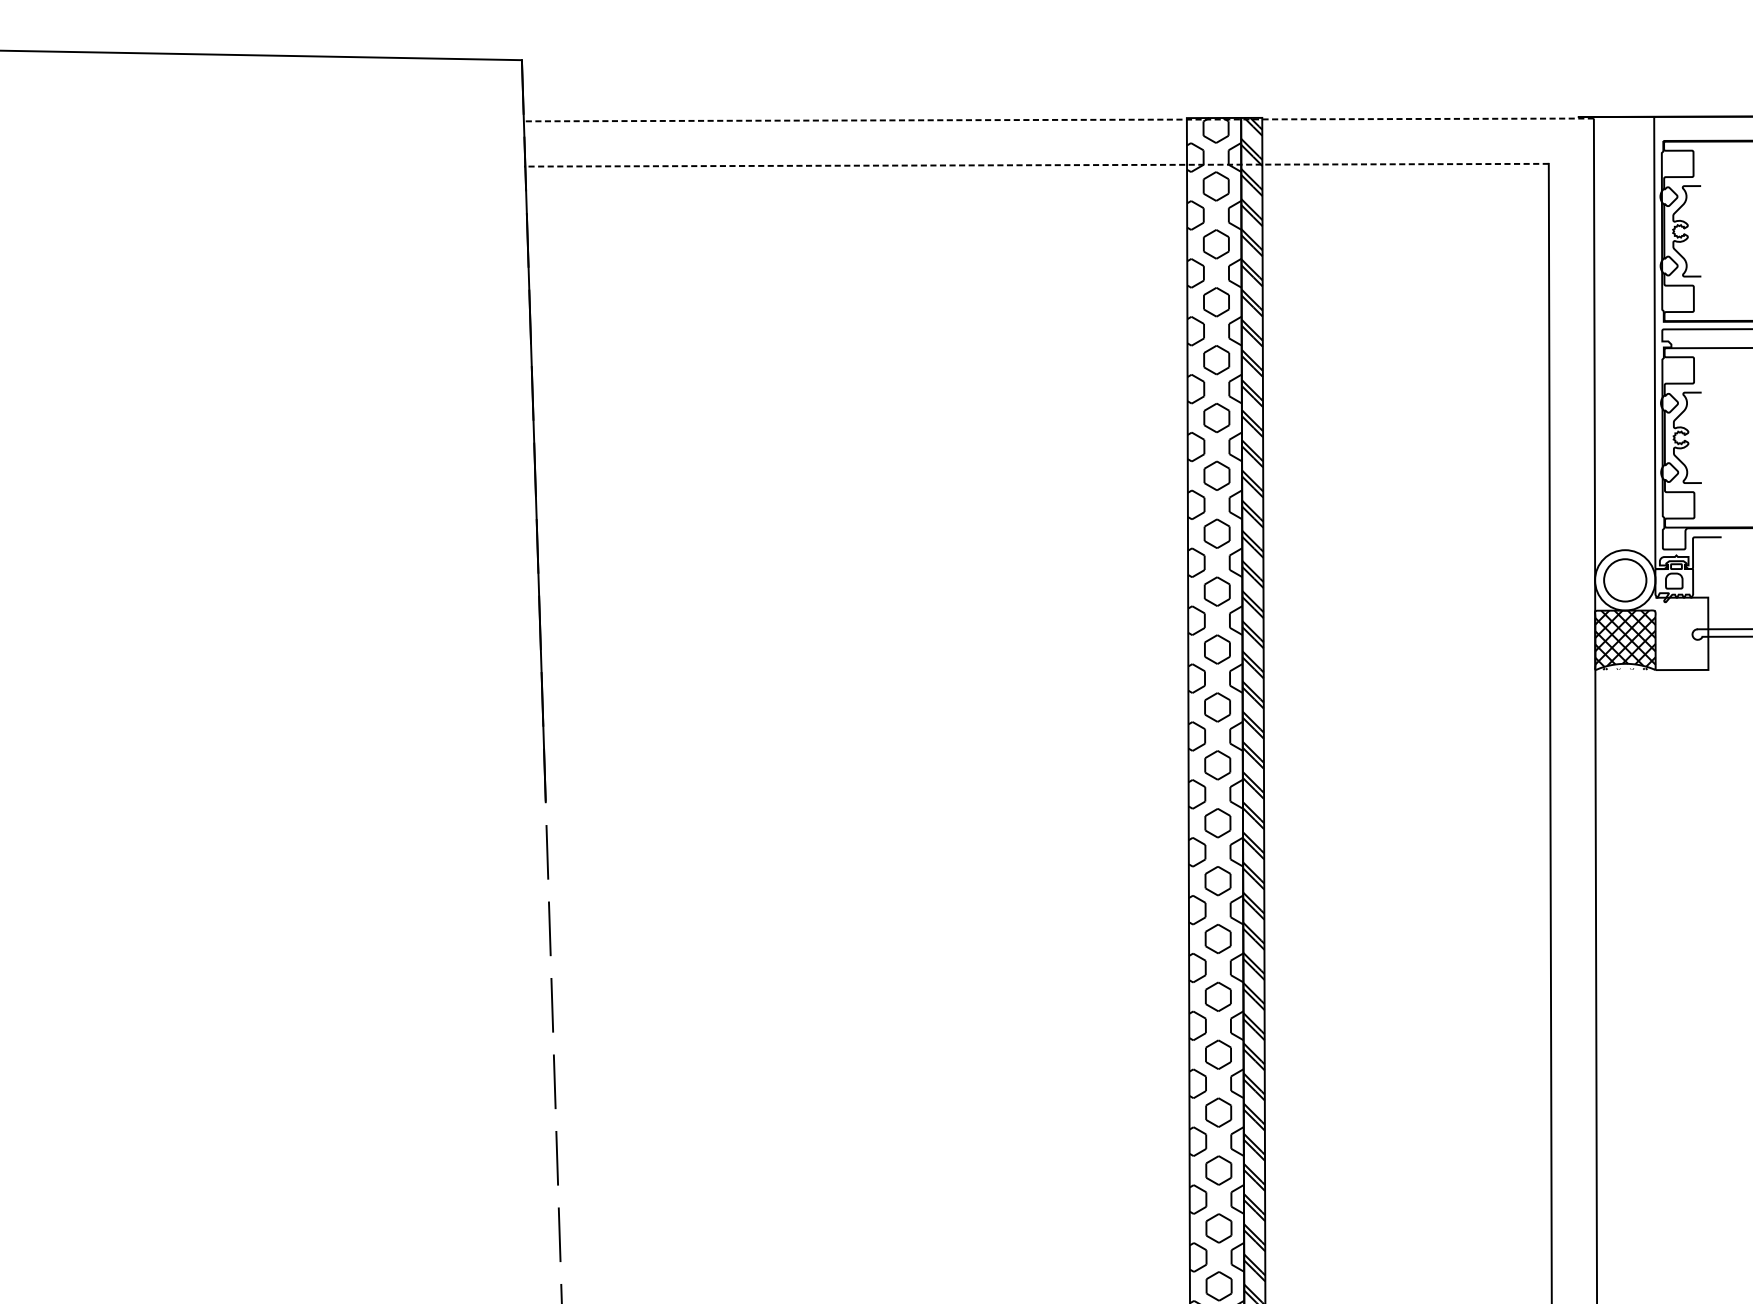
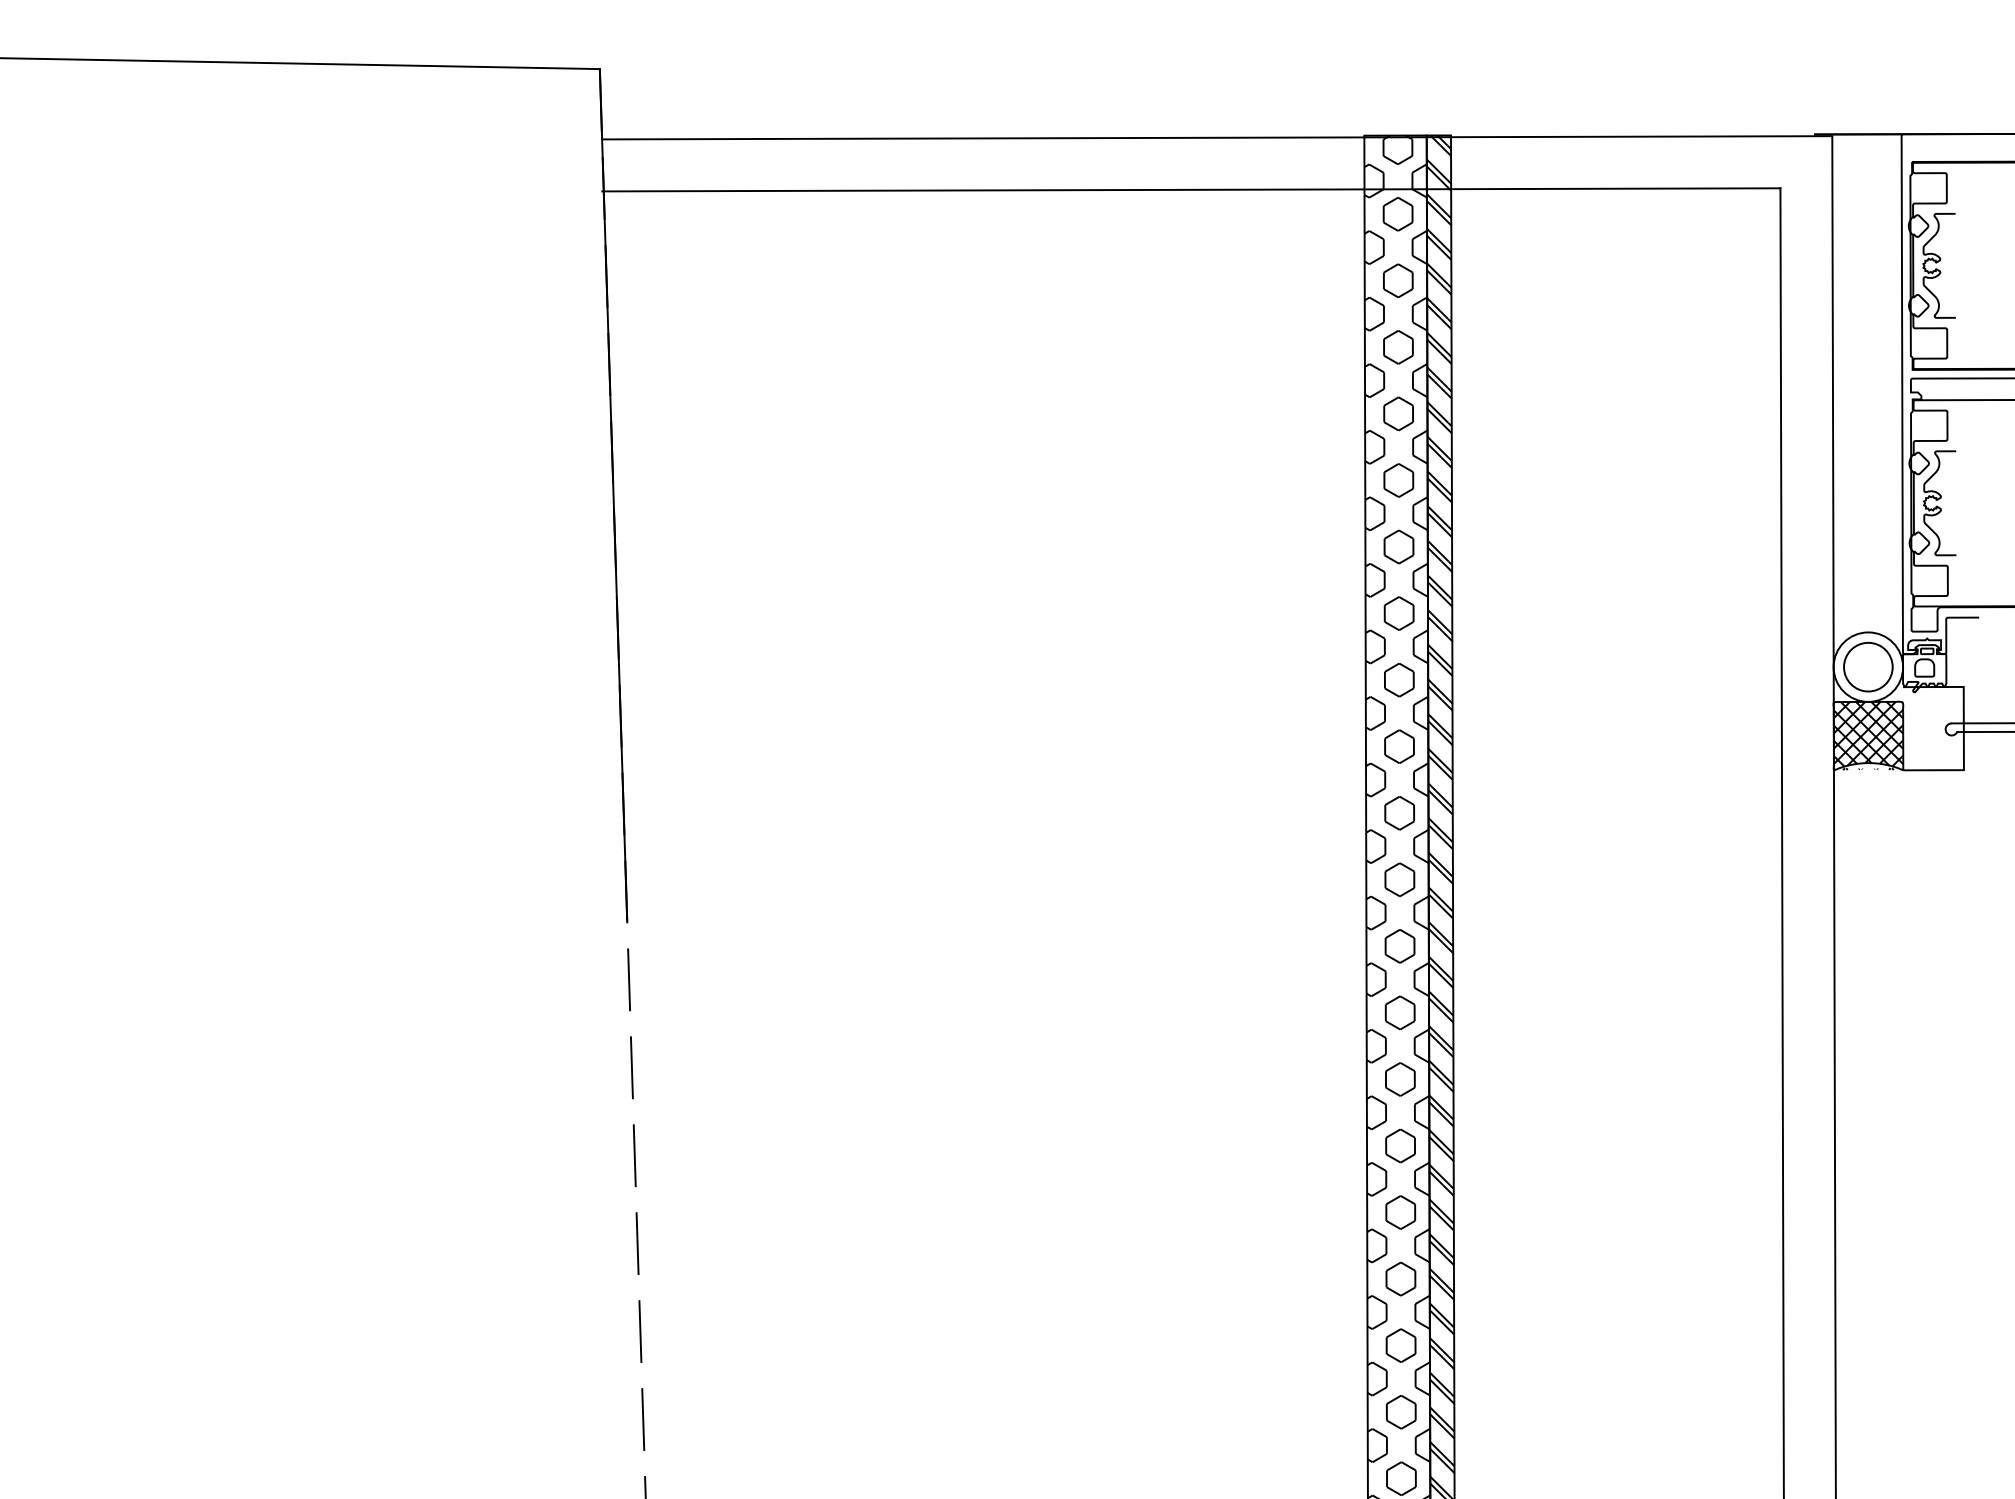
line: (1058, 119) -> (1216, 137), dashed -> solid
line: (1035, 164) -> (1190, 189), dashed -> solid

